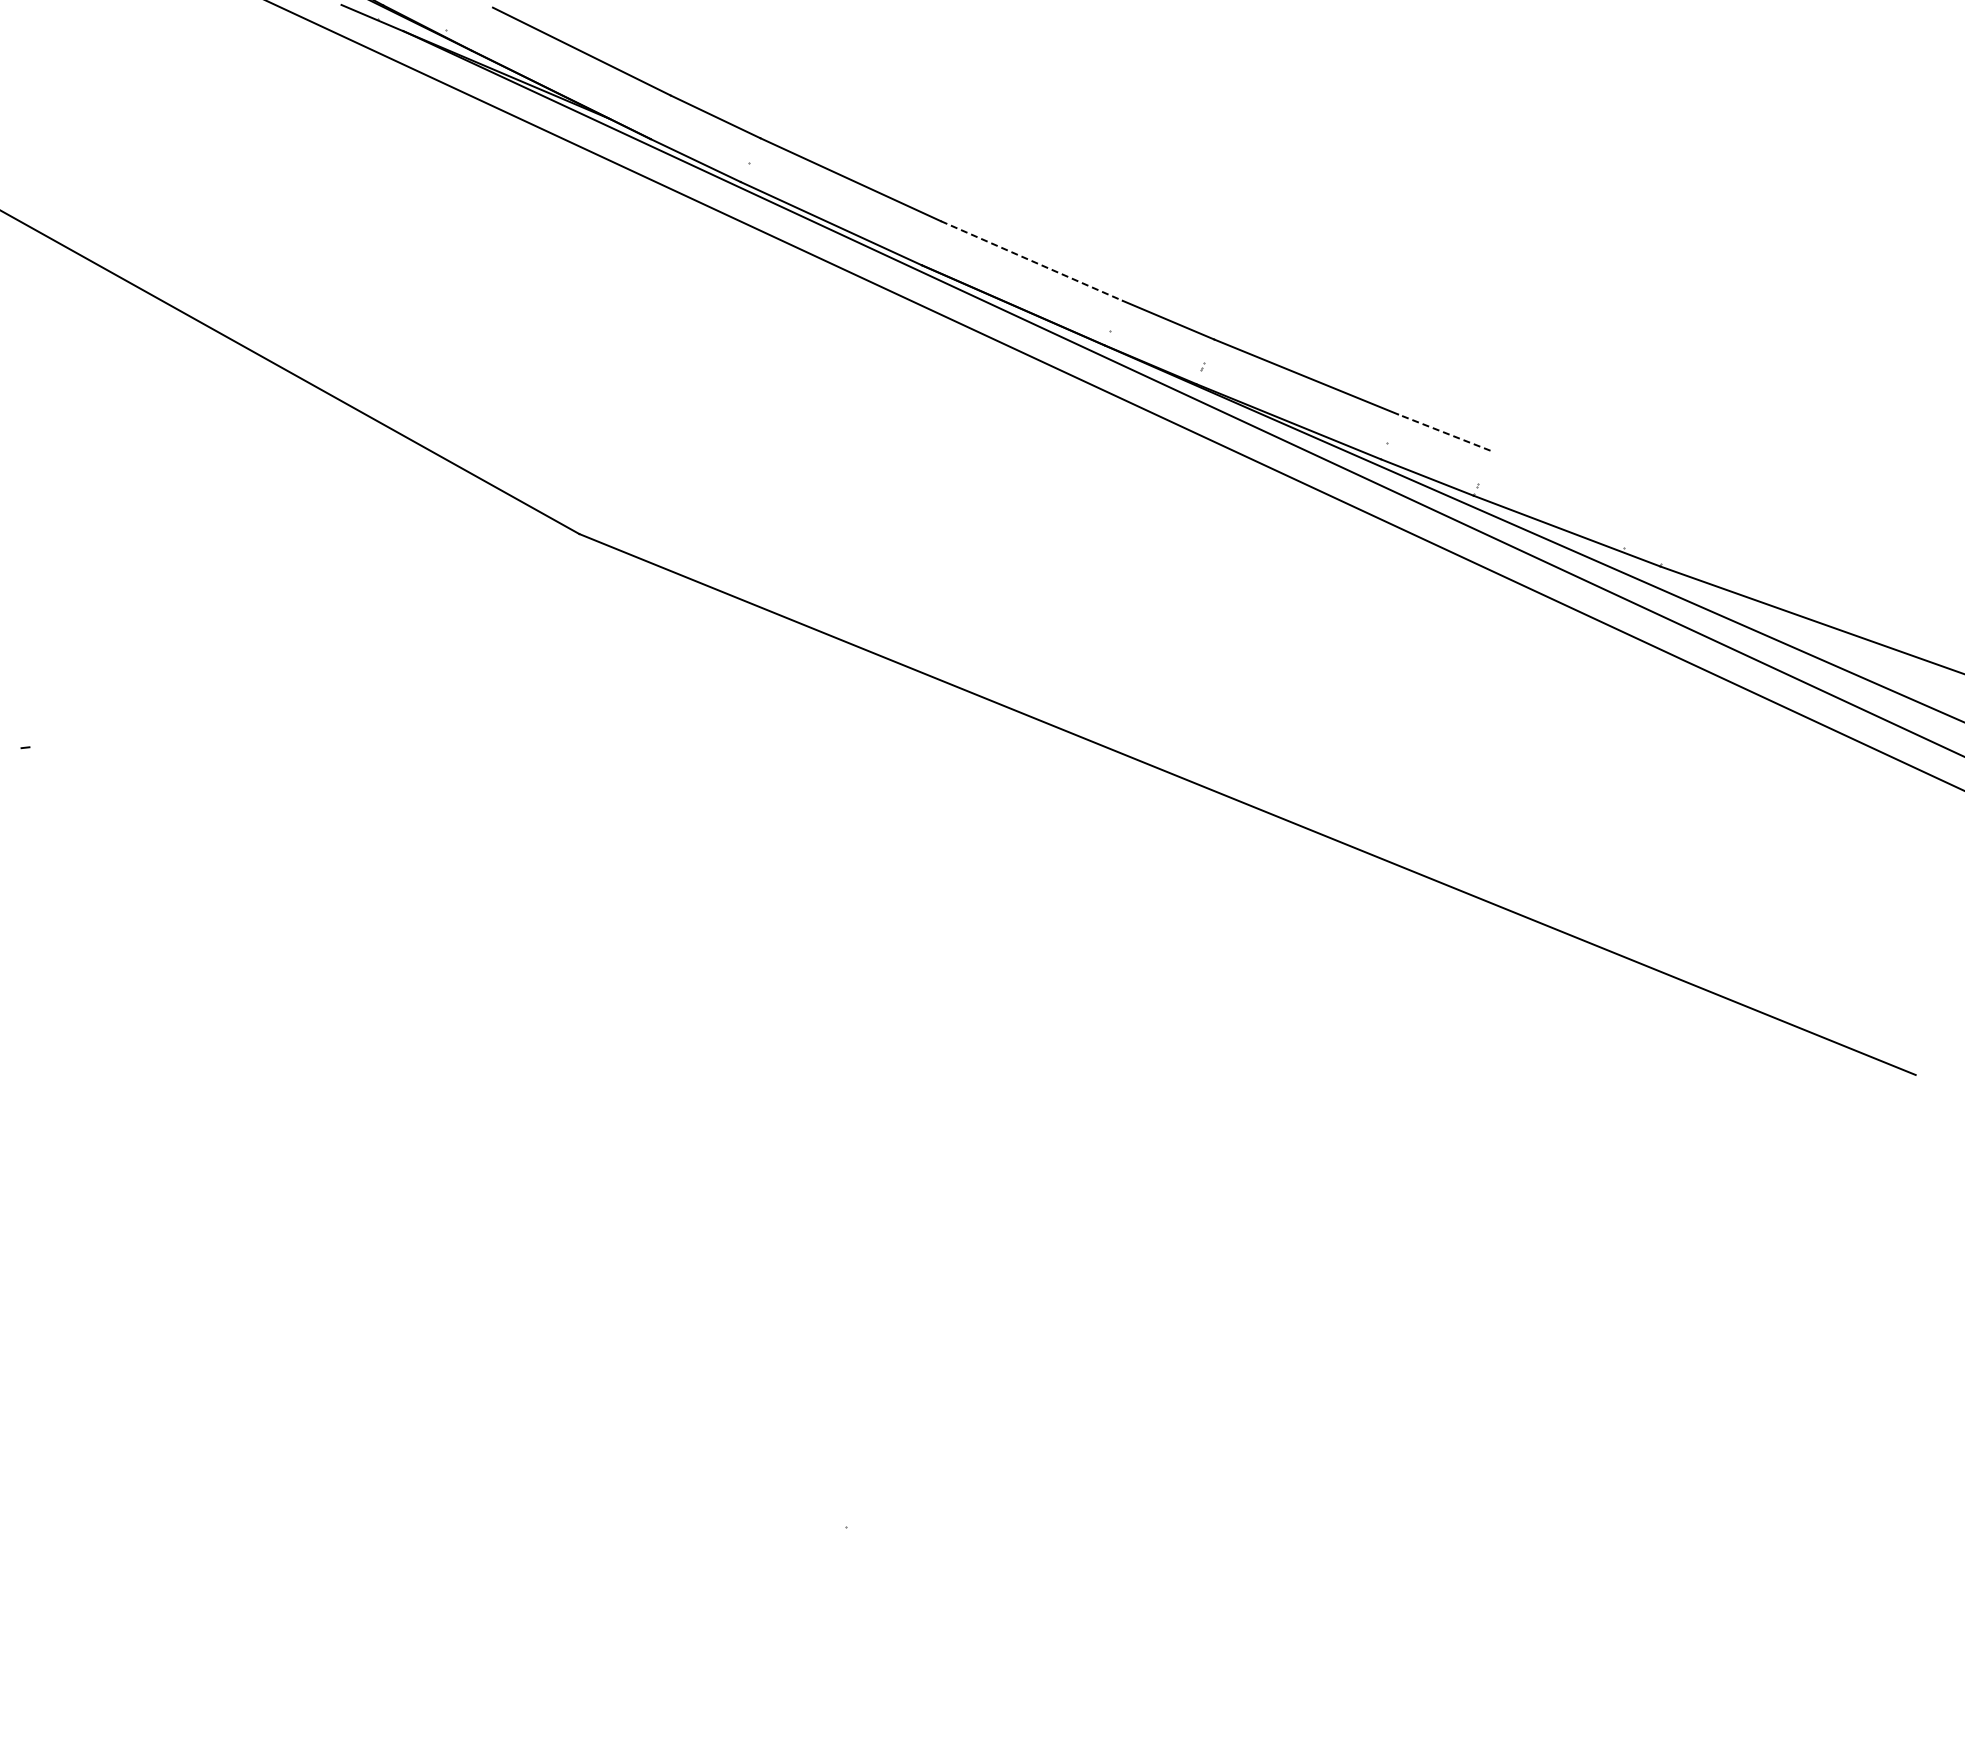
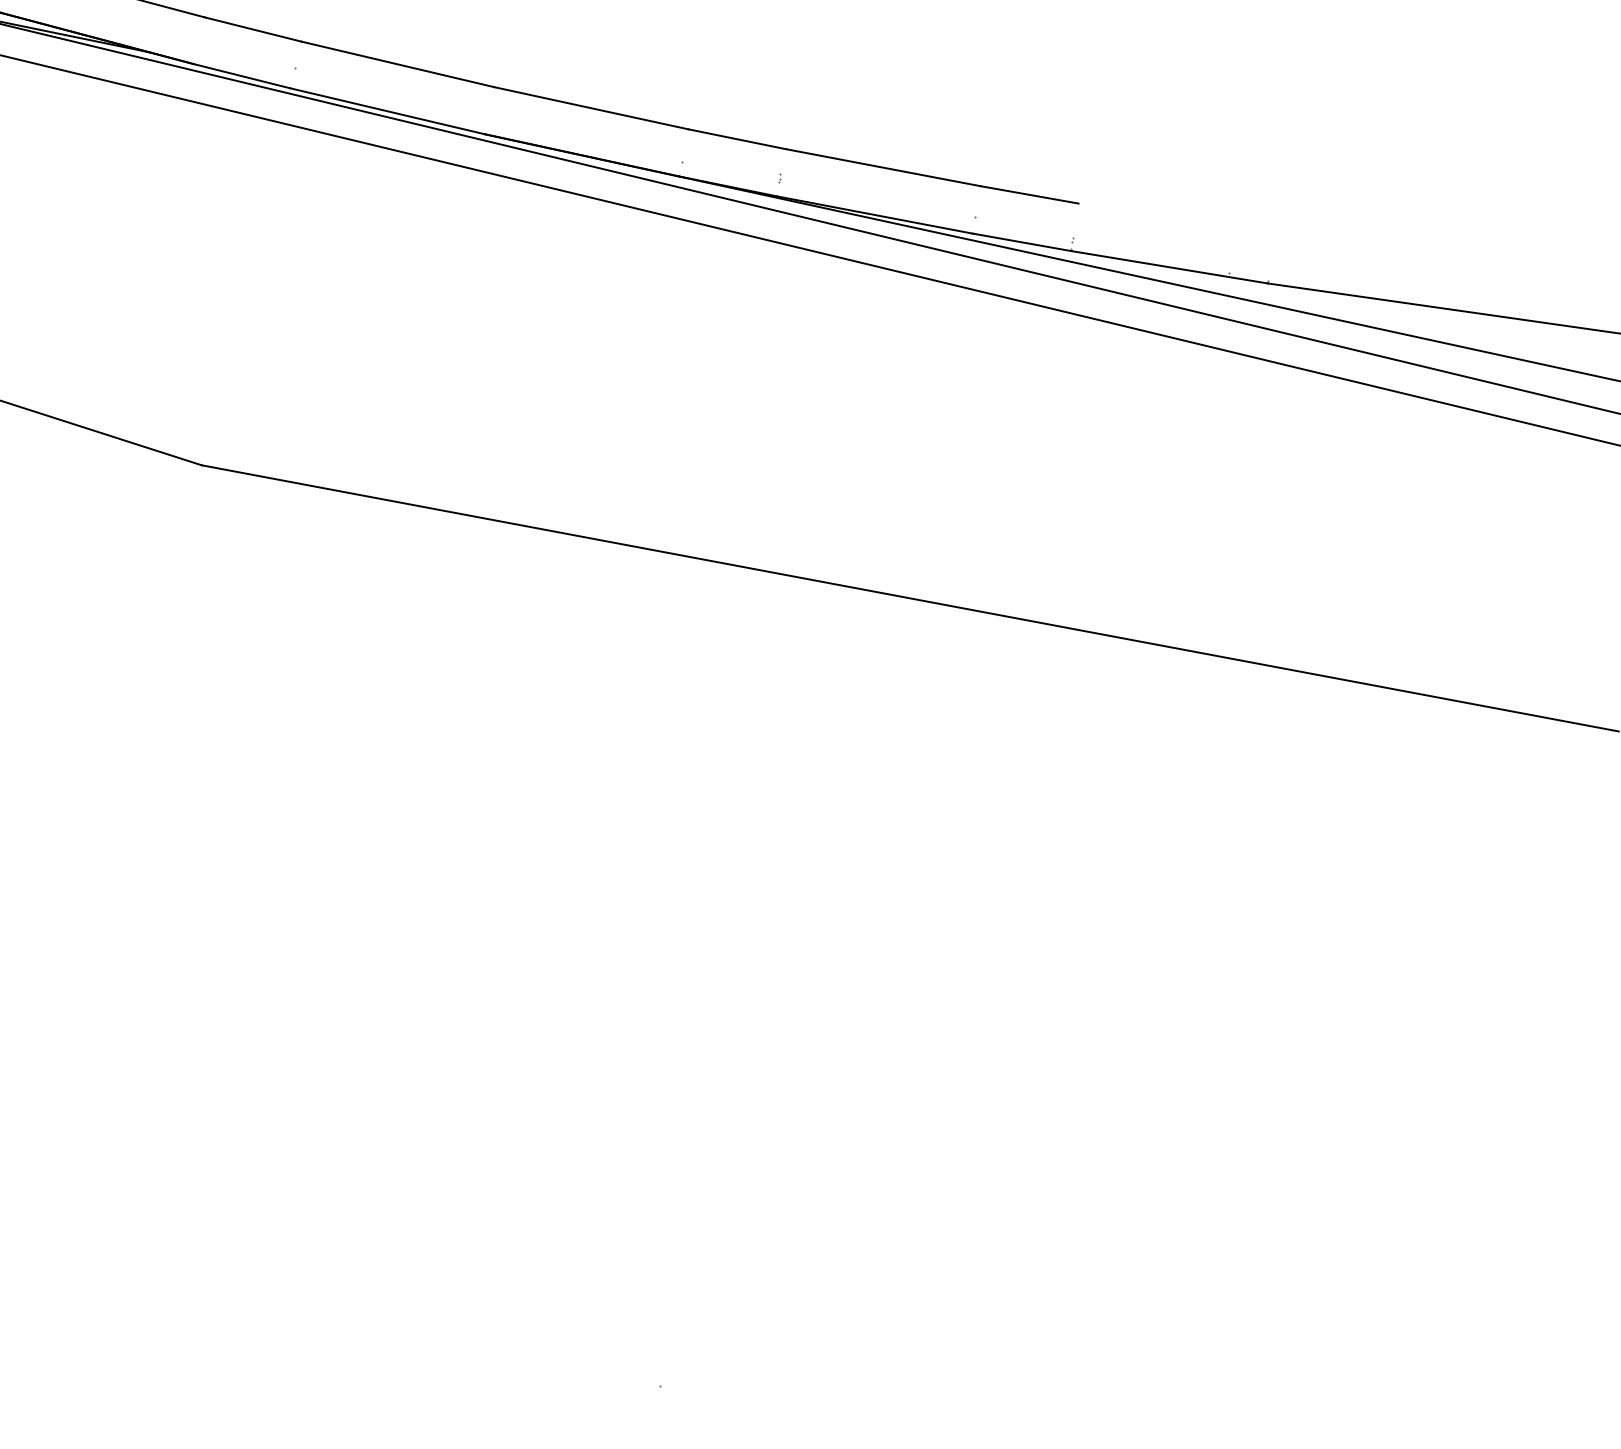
line: (1032, 261) -> (592, 108), dashed -> solid
line: (1444, 432) -> (1029, 194), dashed -> solid

